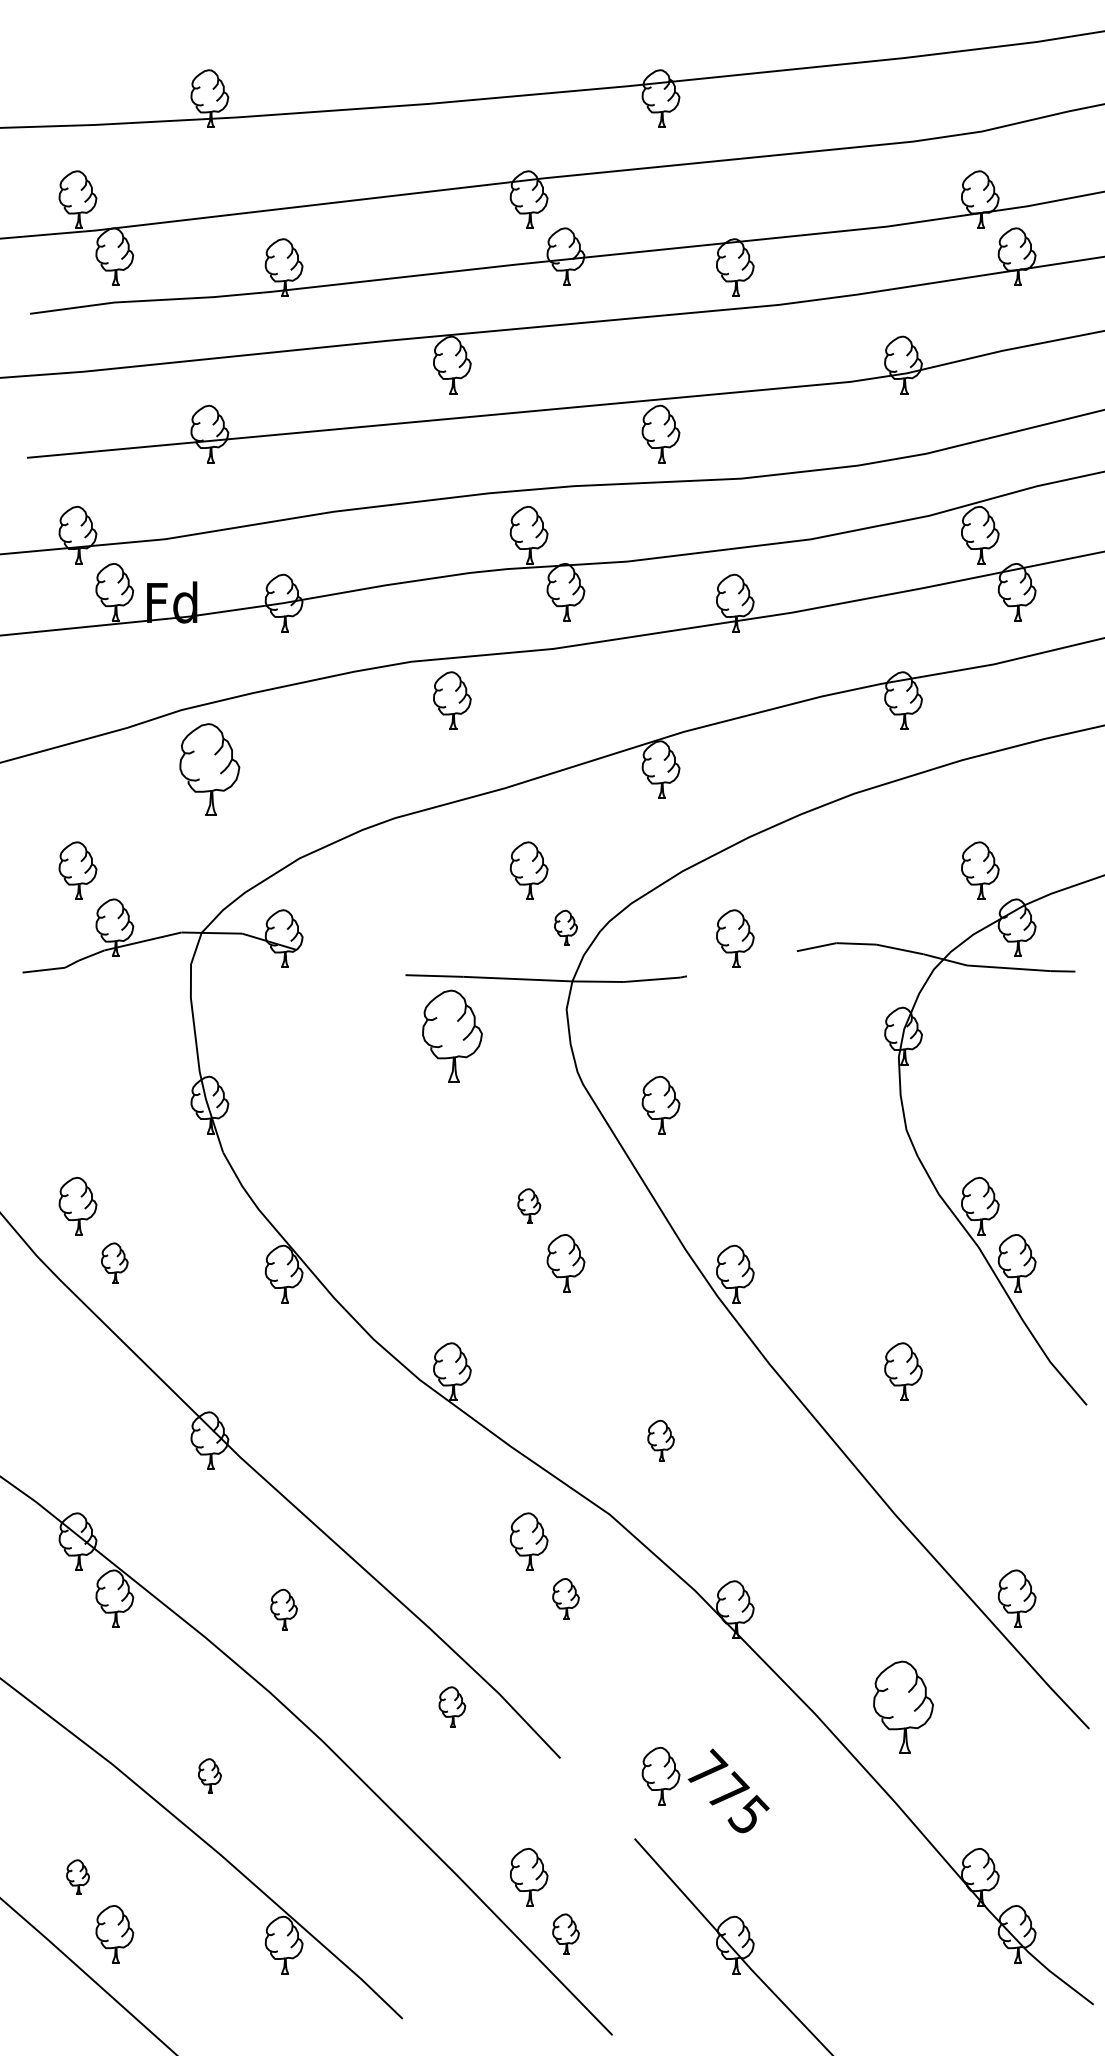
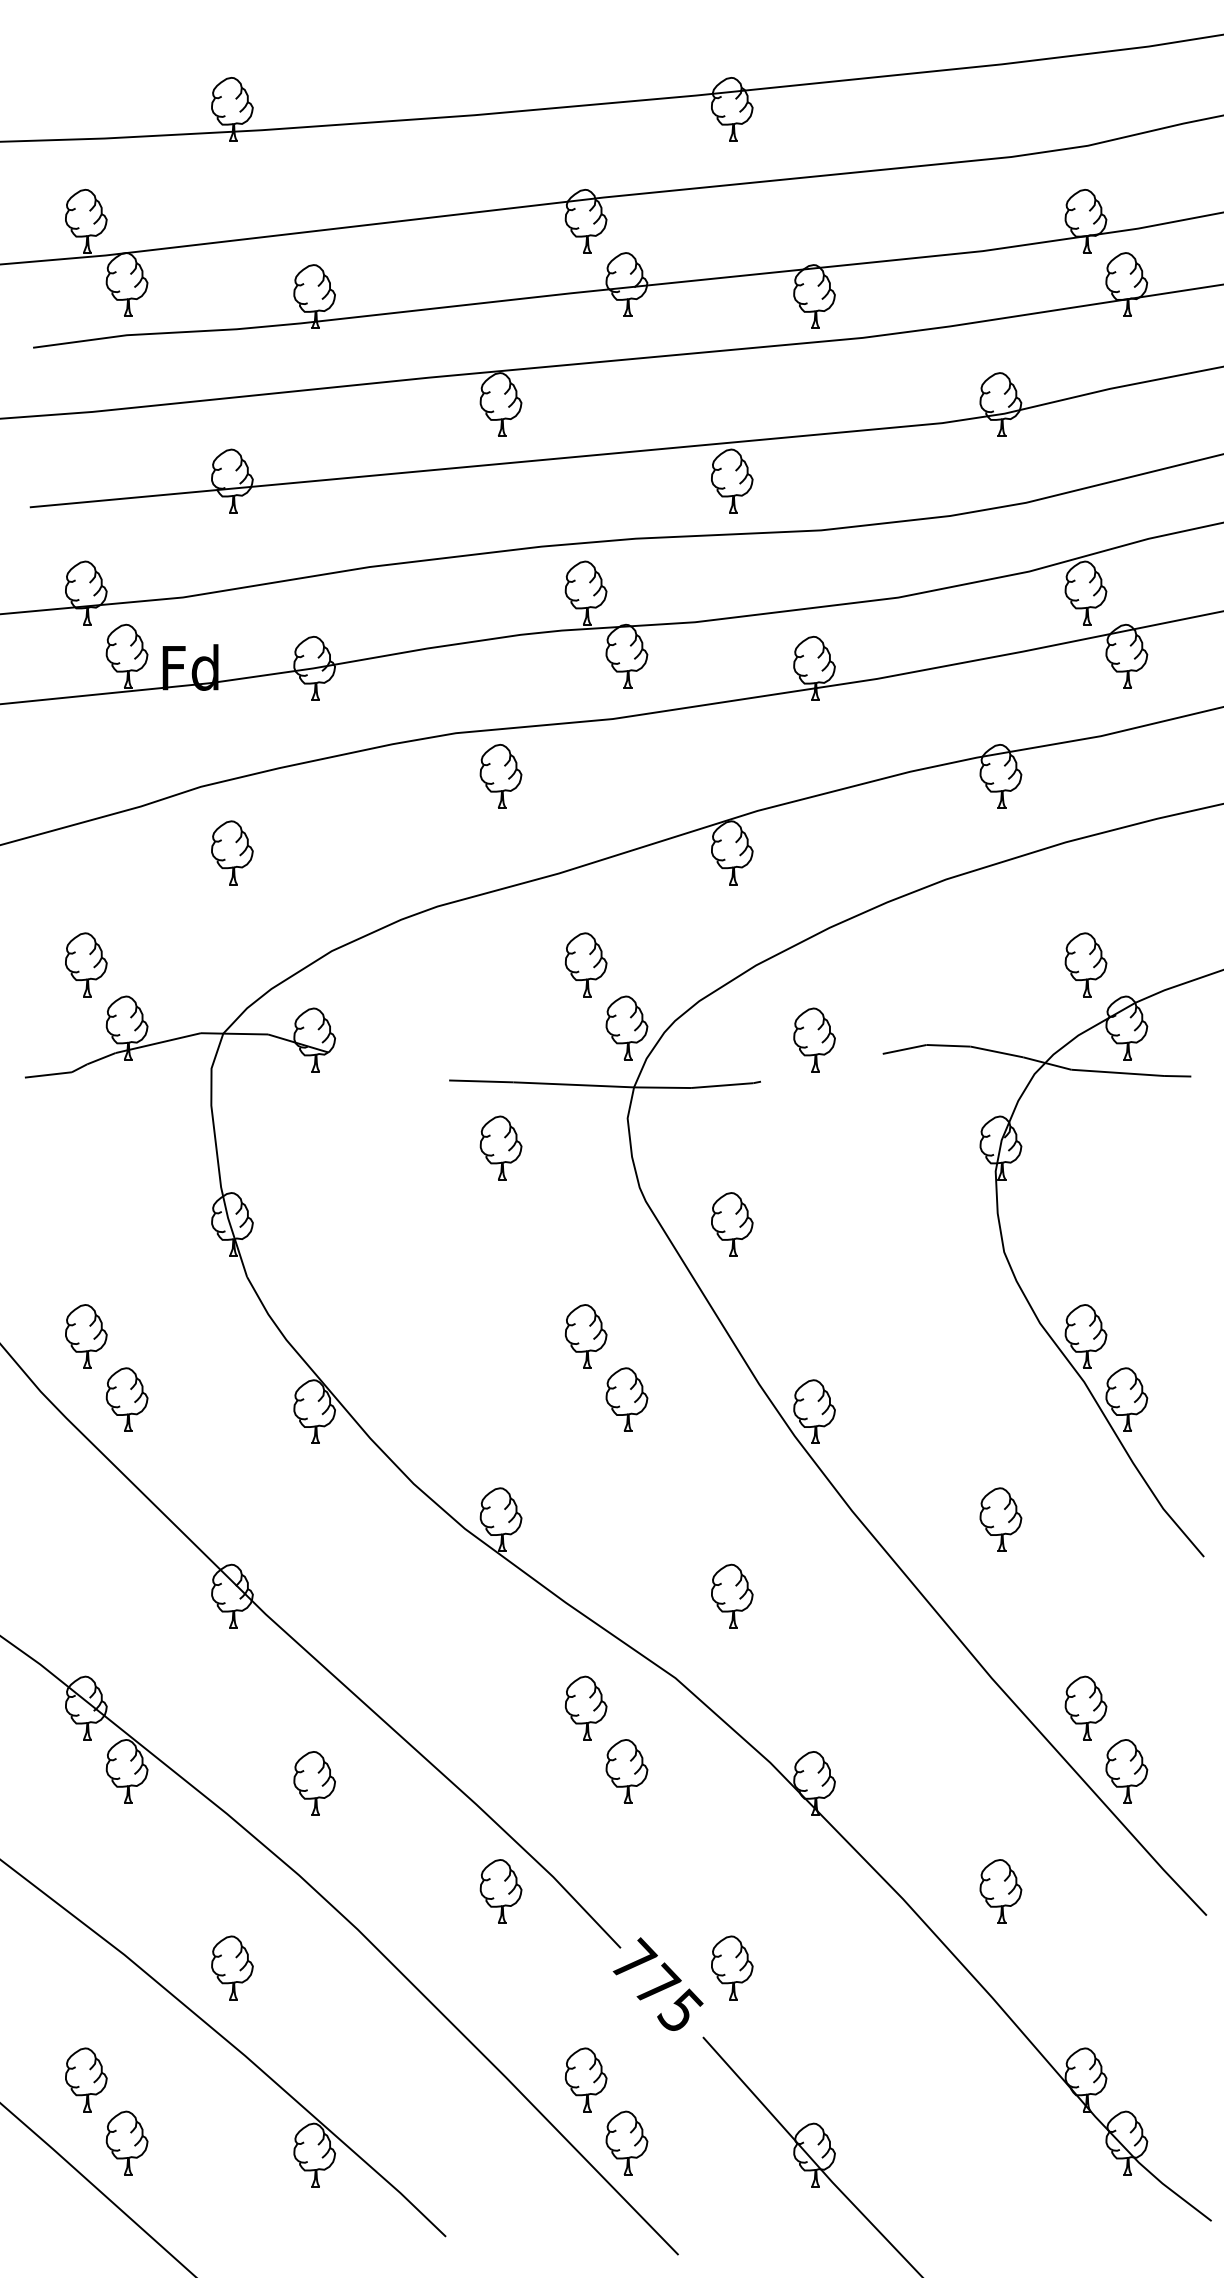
part: (209, 769) -> (232, 852), size x0.62
part: (565, 927) -> (626, 1027), size x1.67
part: (451, 1035) -> (500, 1147), size x0.62
part: (529, 1206) -> (586, 1336), size x1.67
part: (114, 1263) -> (126, 1399), size x1.43
part: (661, 1440) -> (732, 1595), size x1.43
part: (979, 1541) -> (1085, 1707), added
part: (565, 1598) -> (626, 1771), size x1.43
part: (283, 1609) -> (314, 1783), size x1.43
part: (451, 1707) -> (500, 1891), size x1.43
part: (903, 1707) -> (1000, 1891), size x0.62
part: (209, 1775) -> (232, 1967), size x1.67
text: (728, 1790) -> (657, 1983), moved
part: (78, 1876) -> (86, 2079), size x1.67
part: (565, 1933) -> (626, 2142), size x1.43

